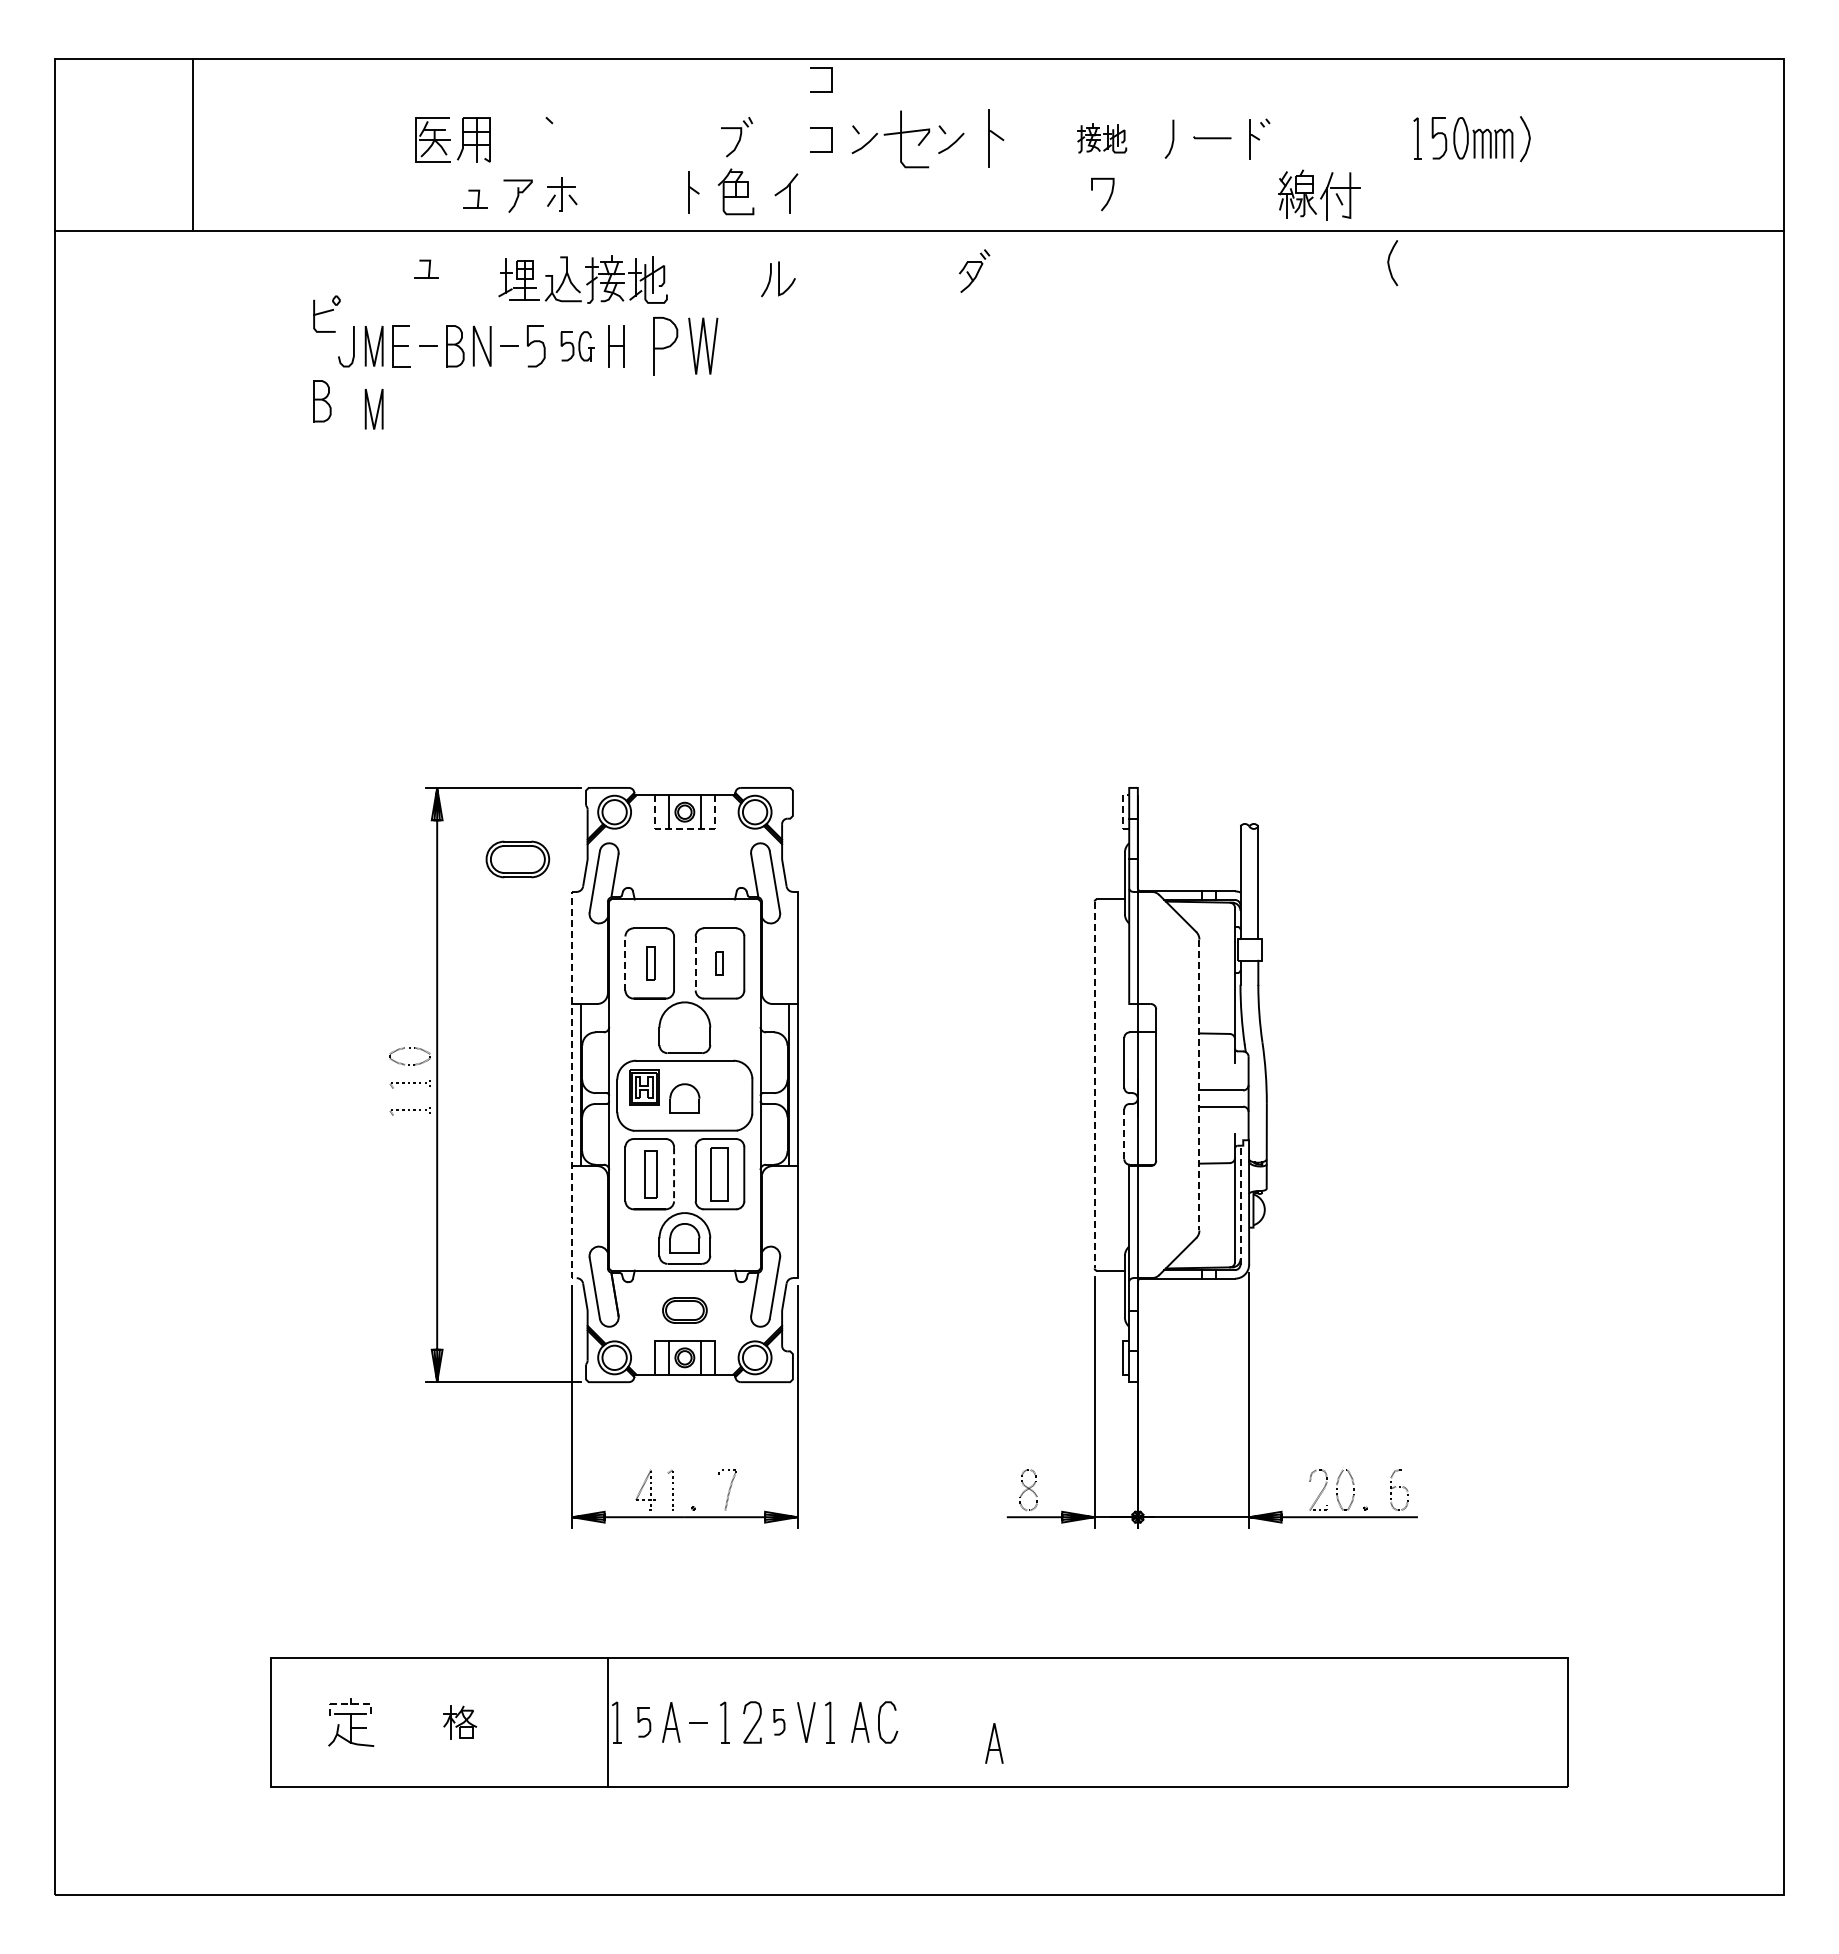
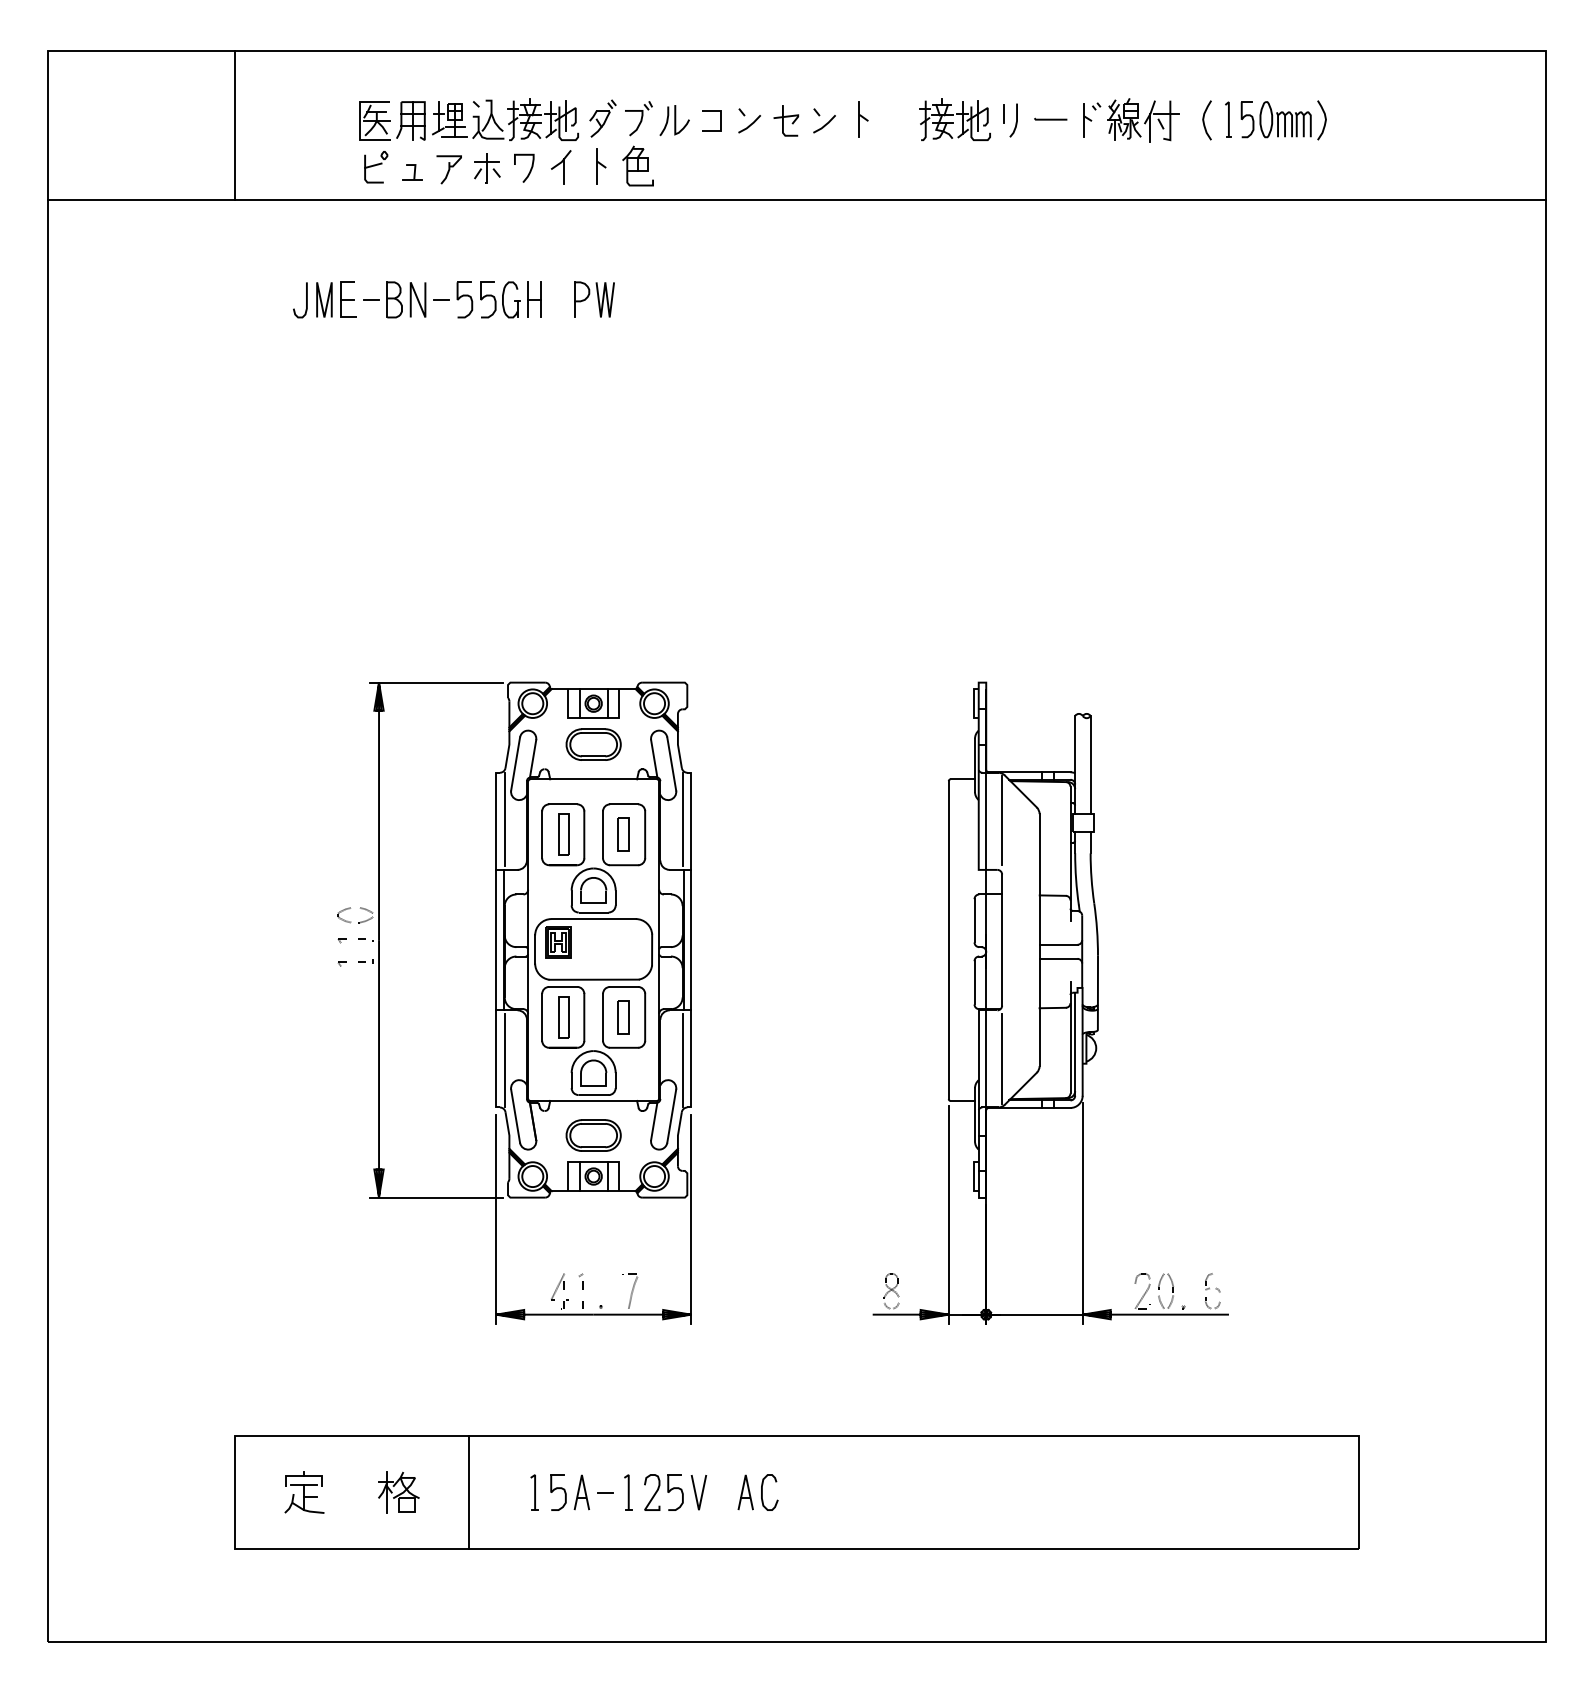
line: (831, 79) -> (720, 68), removed
line: (1158, 131) -> (1004, 113), added
part: (996, 138) -> (863, 119), size x0.71
part: (1101, 138) -> (954, 119), size x1.67
part: (906, 139) -> (785, 120), size x0.62
line: (193, 144) -> (235, 125), moved
part: (786, 193) -> (561, 167), moved
part: (1319, 194) -> (1143, 119), moved
curve: (1108, 198) -> (529, 171), moved
curve: (1389, 263) -> (1204, 120), moved
part: (426, 268) -> (369, 232), removed
part: (974, 270) -> (602, 118), moved
part: (582, 279) -> (504, 119), moved
part: (778, 279) -> (674, 120), moved
part: (326, 313) -> (375, 166), moved
part: (577, 346) -> (500, 300), size x1.43
part: (685, 346) -> (594, 300), size x0.71
part: (322, 401) -> (279, 347), removed
line: (371, 410) -> (322, 355), removed
line: (1123, 811) -> (973, 703), dashed -> solid
line: (684, 829) -> (593, 718), dashed -> solid
part: (517, 859) -> (593, 744), moved
line: (582, 945) -> (504, 819), added
line: (787, 945) -> (682, 819), added
line: (1156, 946) -> (1002, 820), added
line: (625, 963) -> (542, 834), dashed -> solid
part: (650, 963) -> (563, 834), size x1.43
line: (695, 963) -> (602, 834), dashed -> solid
part: (718, 963) -> (622, 834), size x1.67
line: (572, 1085) -> (496, 940), dashed -> solid
line: (1094, 1085) -> (948, 940), dashed -> solid
line: (1199, 1085) -> (1039, 940), dashed -> solid
part: (684, 1098) -> (593, 890), moved
line: (1124, 1134) -> (974, 982), dashed -> solid
part: (718, 1173) -> (622, 1016), size x0.71
line: (674, 1174) -> (584, 1017), dashed -> solid
line: (1240, 1204) -> (1075, 1043), dashed -> solid
line: (1156, 1222) -> (1002, 1059), added
line: (582, 1224) -> (504, 1060), added
line: (787, 1224) -> (682, 1060), added
part: (684, 1310) -> (593, 1135), size x1.43
line: (351, 1703) -> (304, 1476), dashed -> solid
part: (460, 1722) -> (399, 1492), size x1.43
line: (608, 1722) -> (469, 1492), moved
part: (644, 1722) -> (558, 1492), size x1.43
part: (779, 1722) -> (675, 1492), size x1.67
part: (829, 1722) -> (719, 1492), removed
part: (994, 1743) -> (861, 1510), removed

